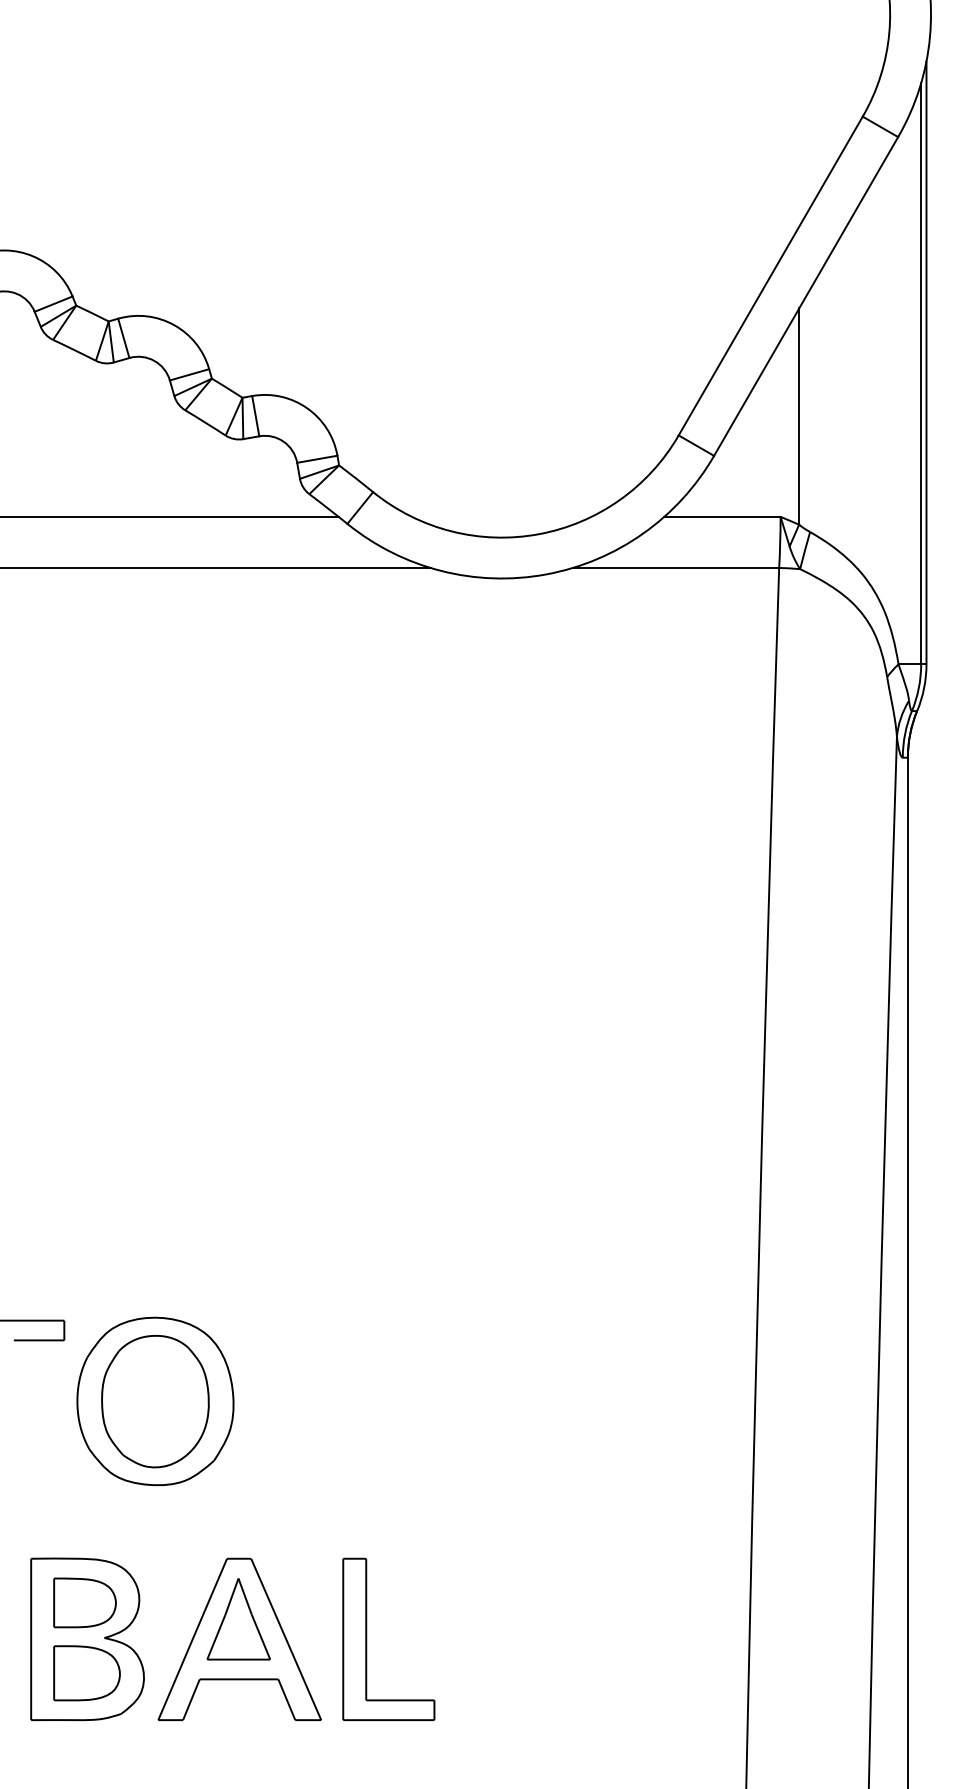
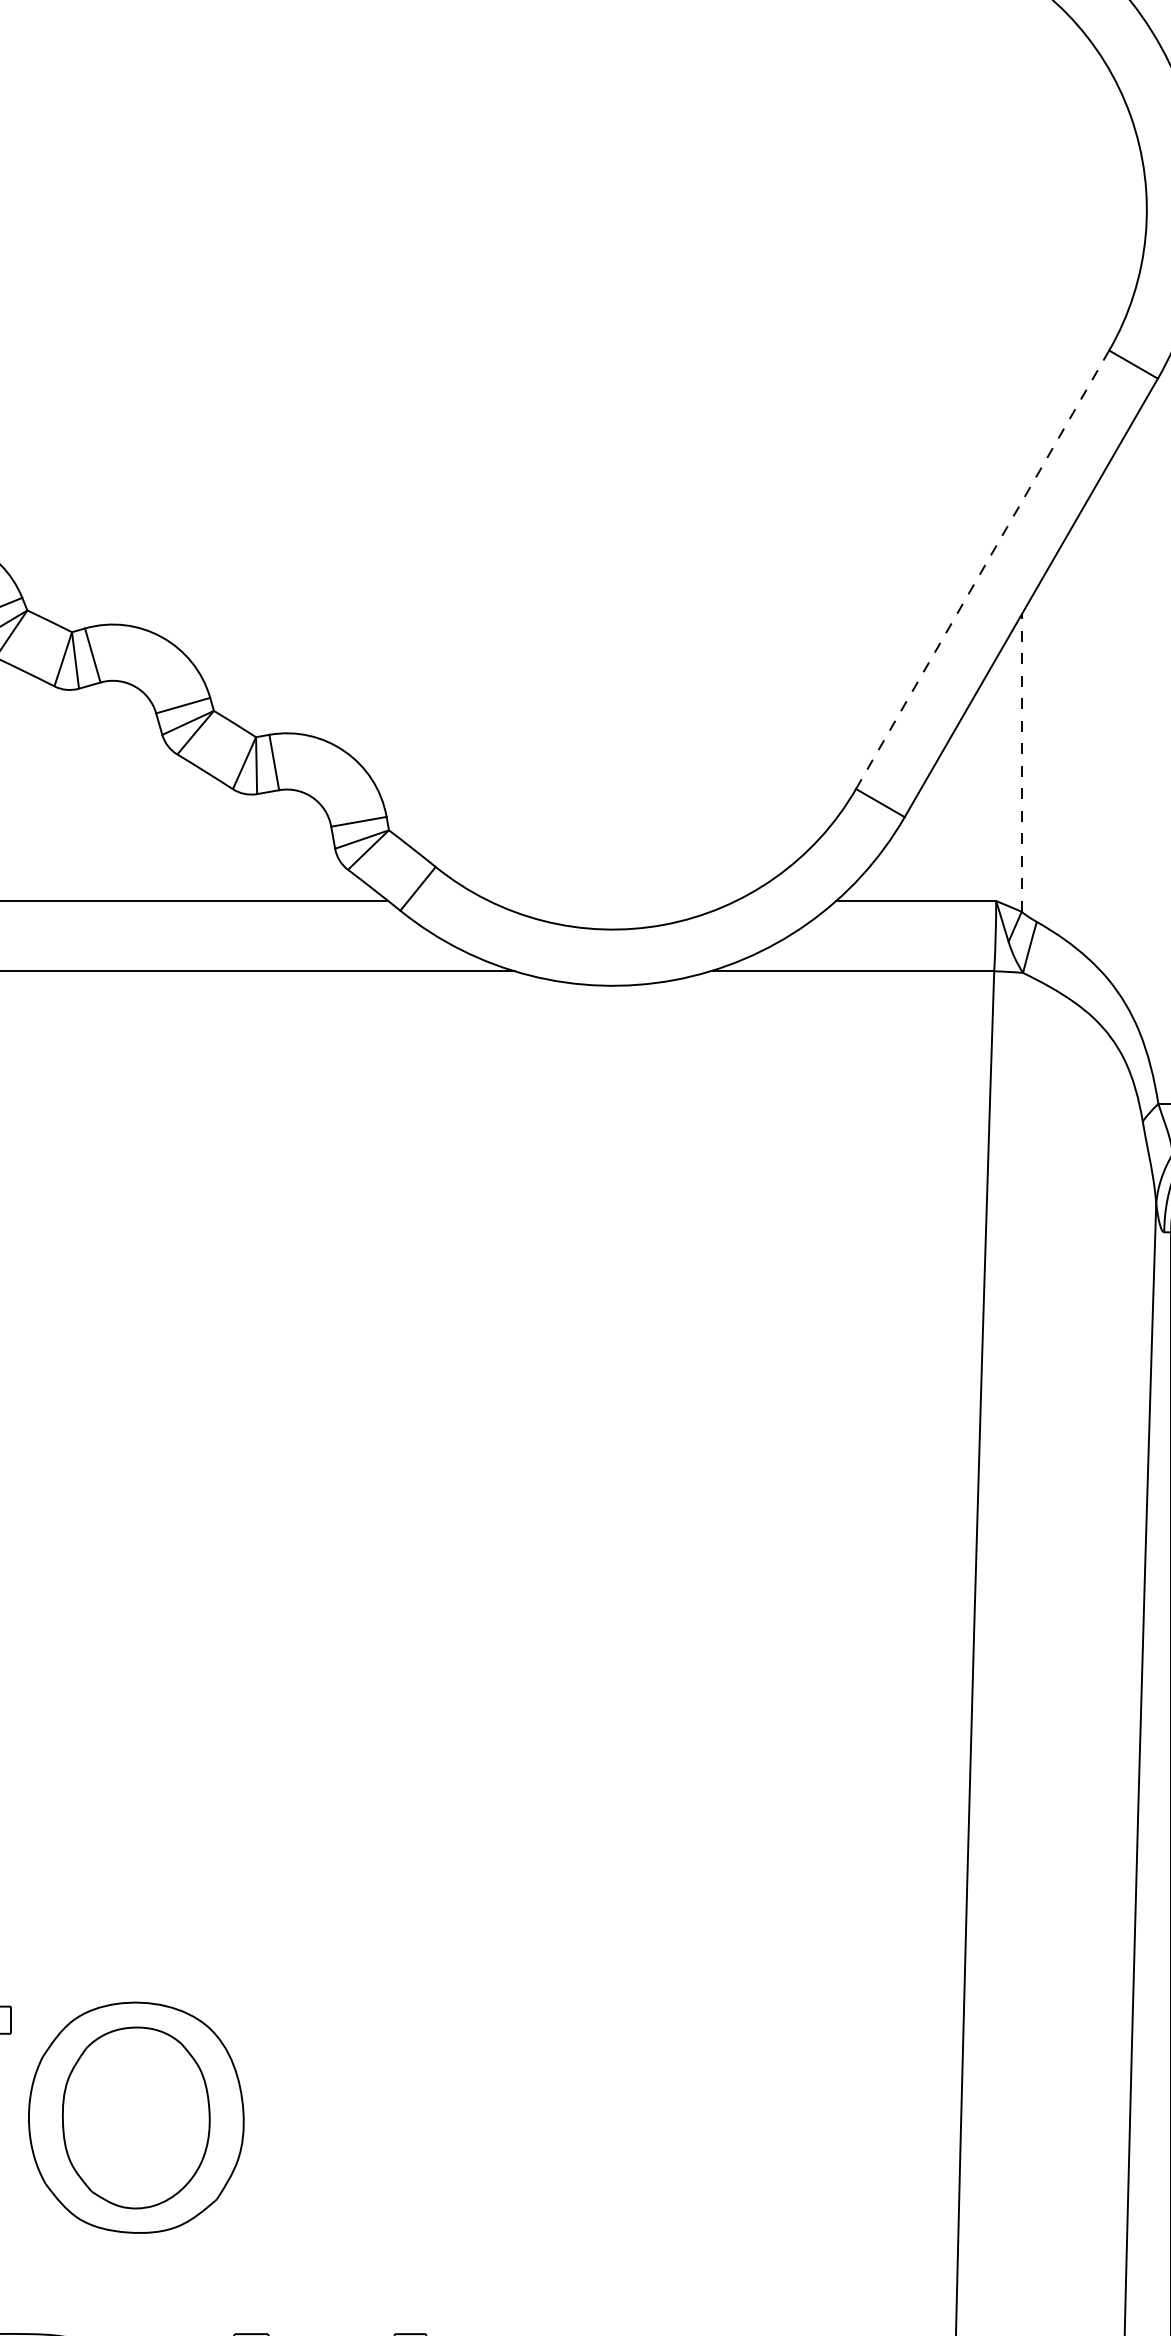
line: (770, 275) -> (982, 569), solid -> dashed
line: (799, 416) -> (1022, 762), solid -> dashed

